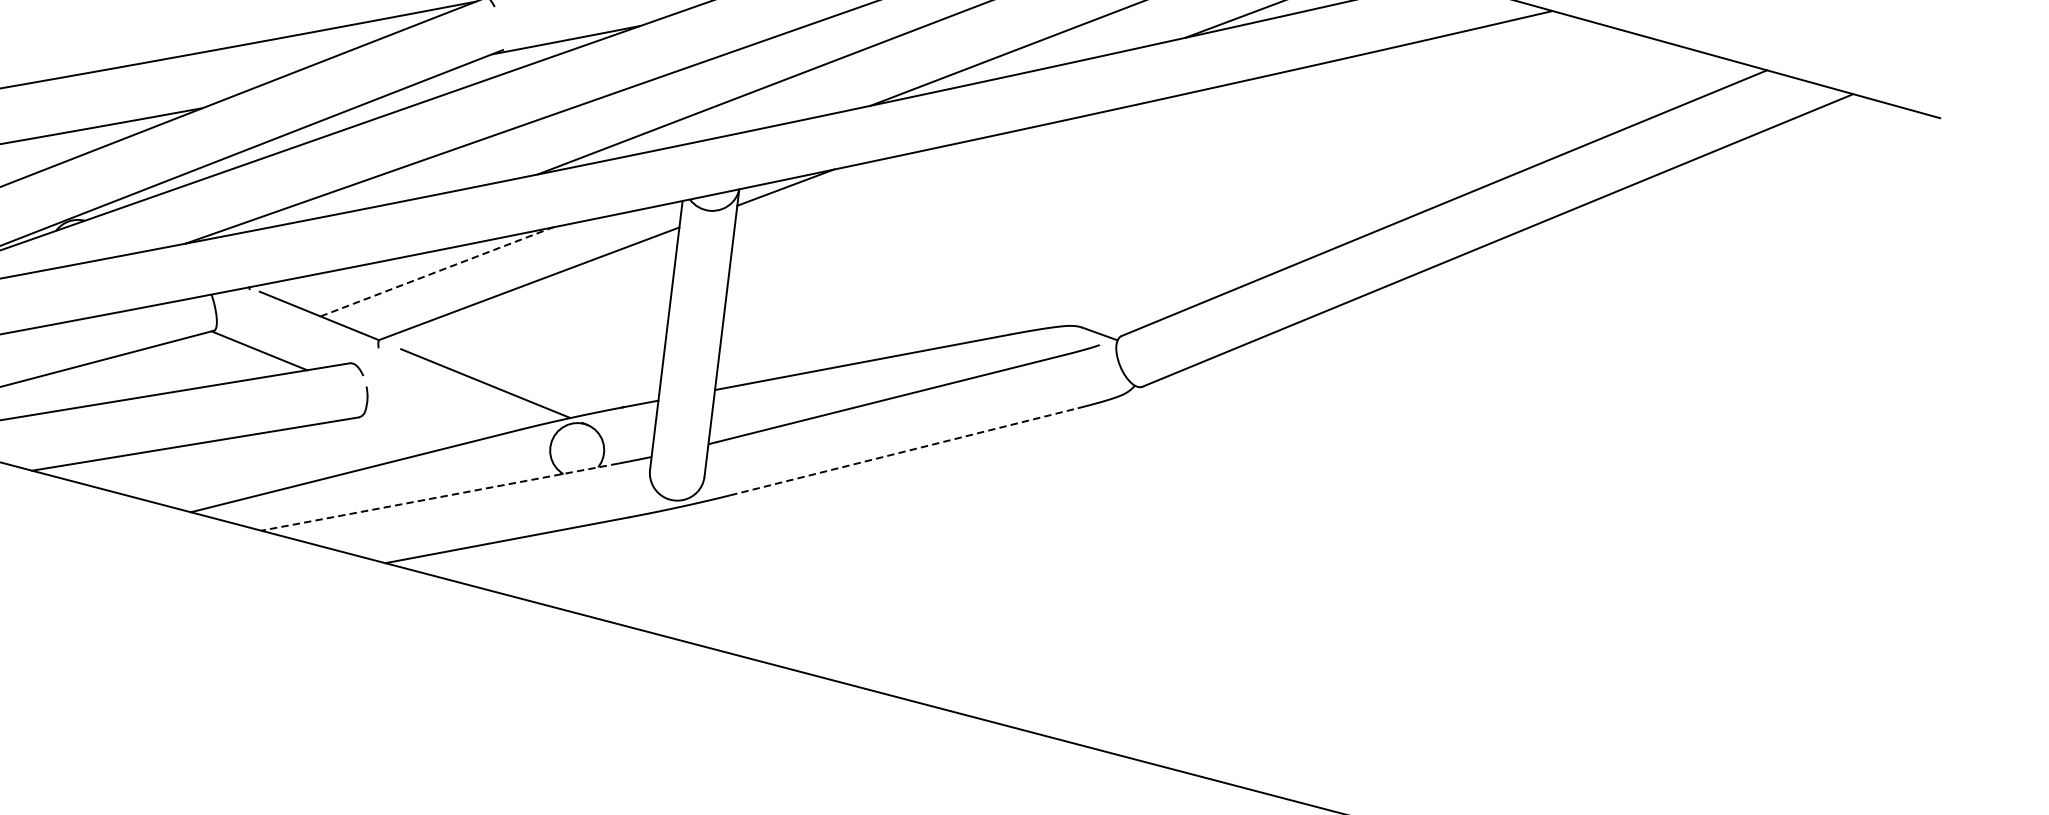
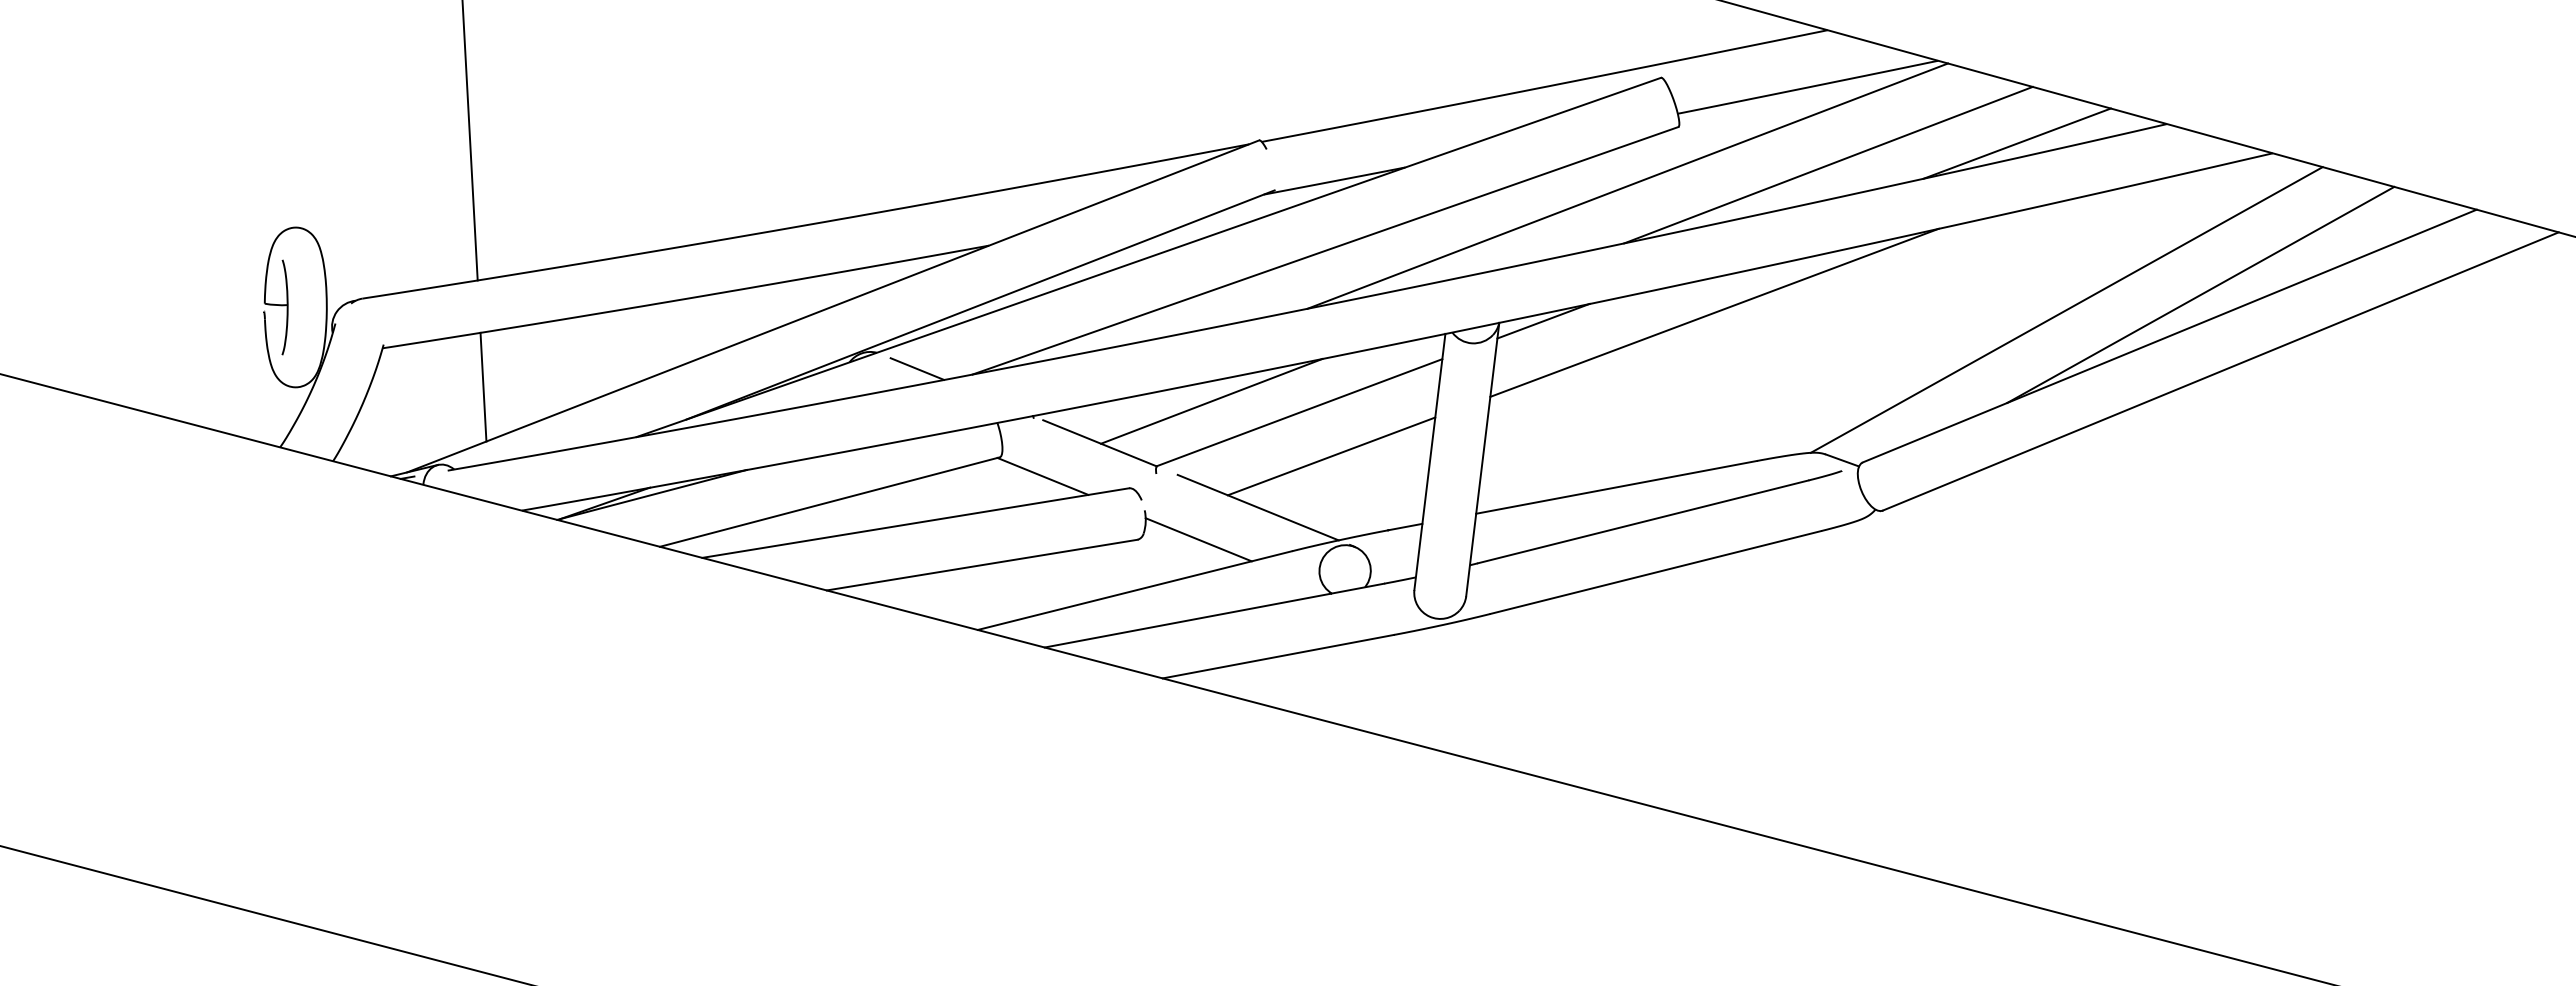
line: (1476, 159) -> (2200, 294), added
line: (1335, 175) -> (2066, 309), added
line: (965, 178) -> (1714, 312), added
line: (127, 237) -> (917, 368), added
line: (436, 272) -> (1211, 401), dashed -> solid
line: (562, 329) -> (1331, 456), added
line: (423, 417) -> (1198, 539), added
line: (904, 451) -> (1656, 572), dashed -> solid
line: (439, 497) -> (1214, 615), dashed -> solid

